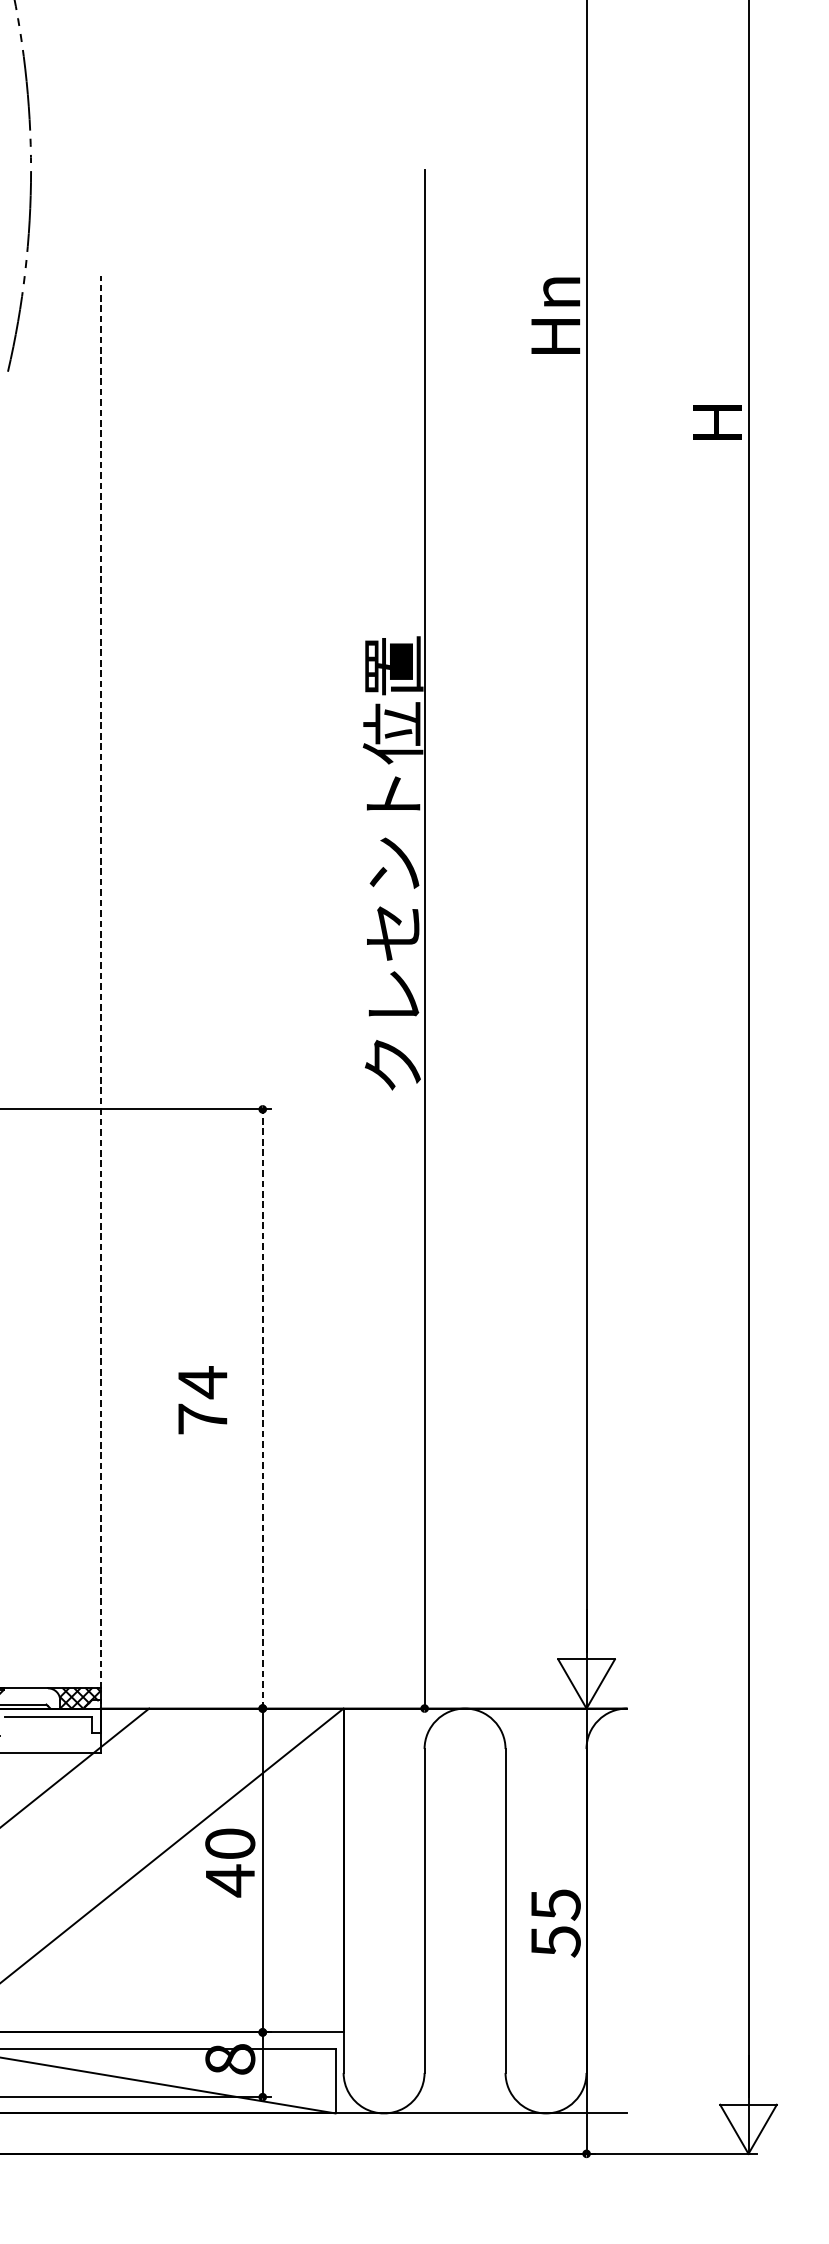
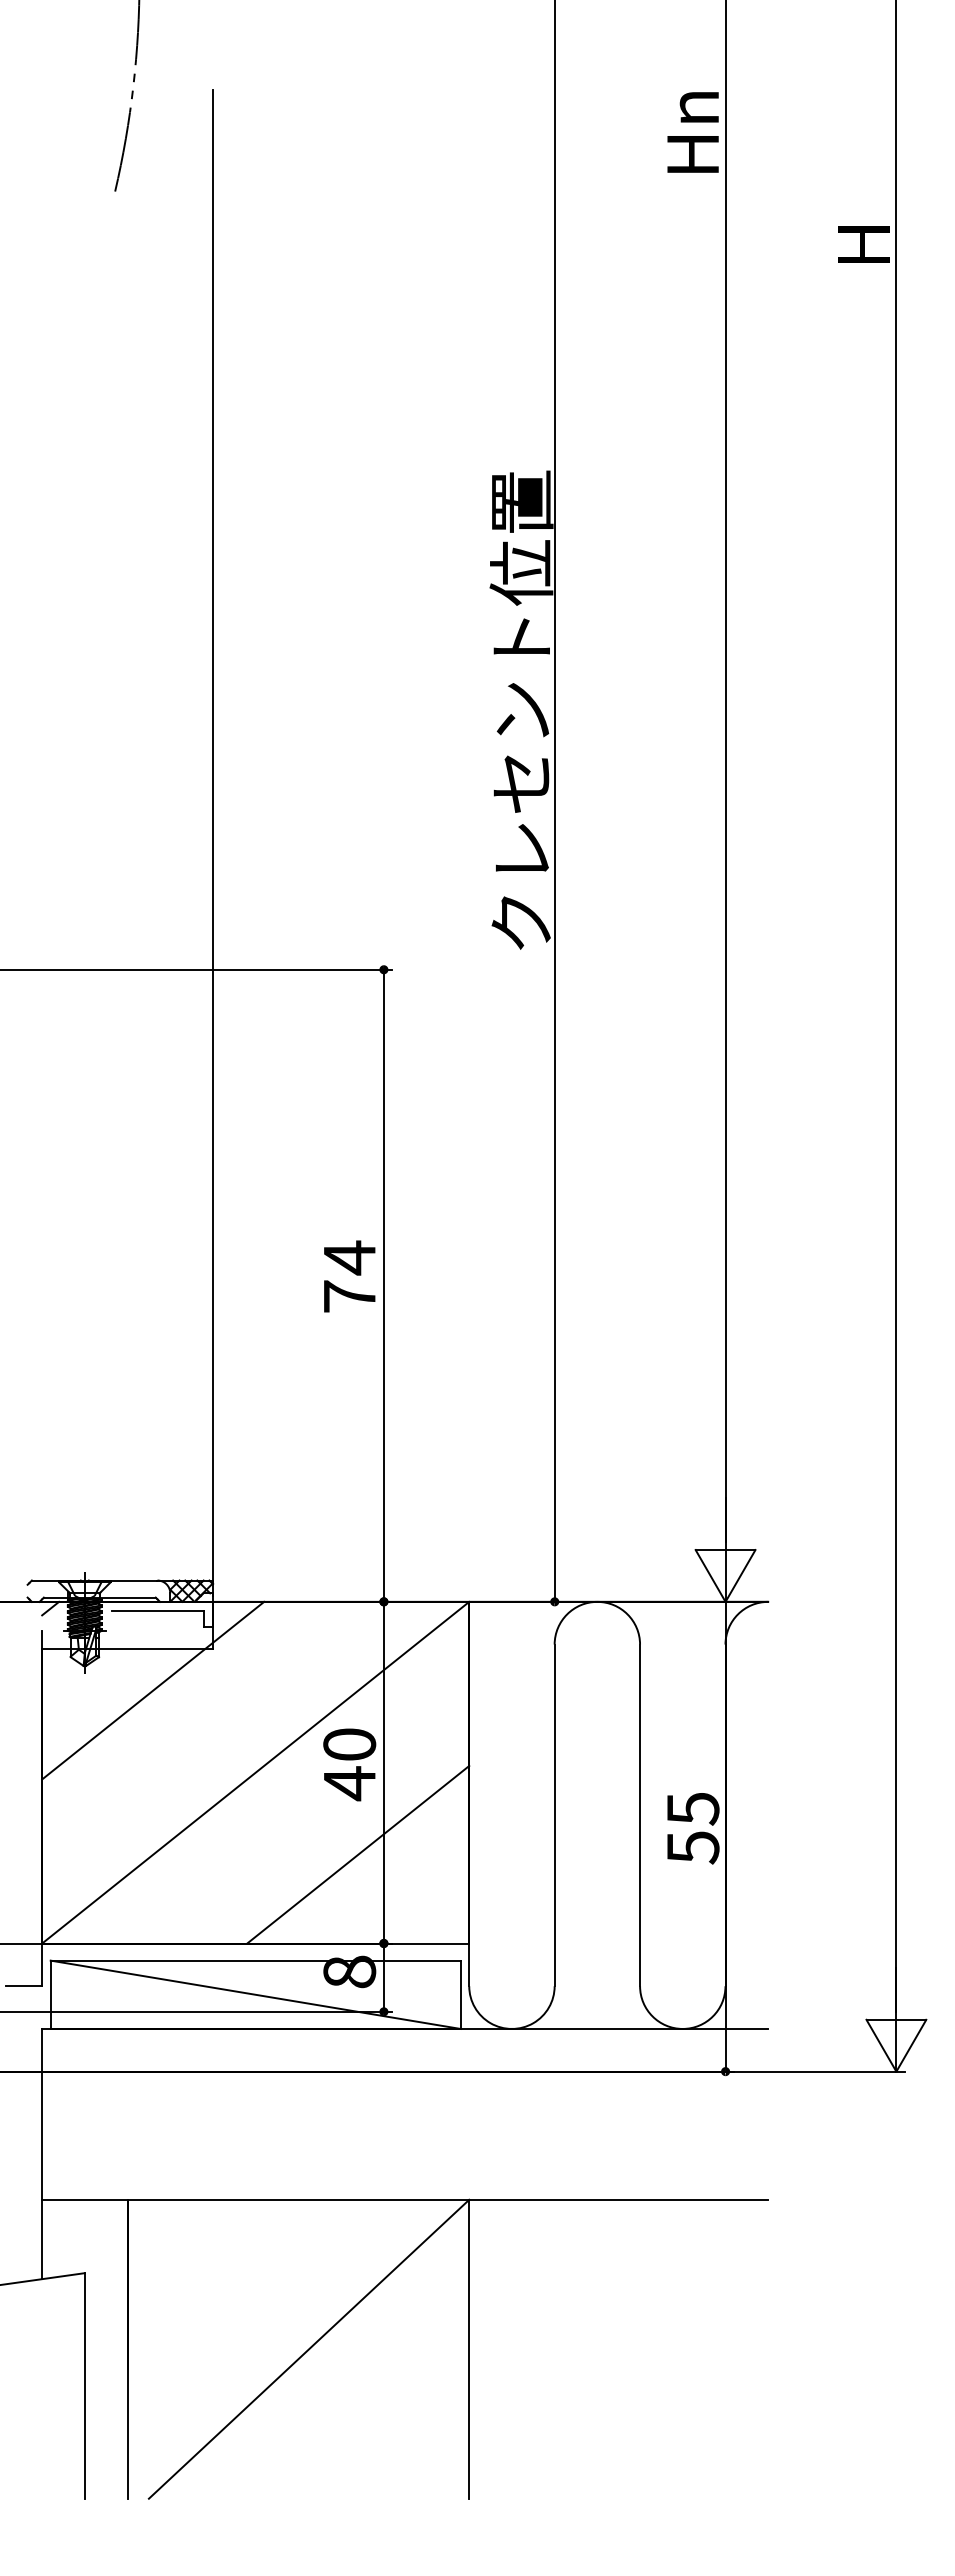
line: (101, 981) -> (213, 834), dashed -> solid
text: (202, 1400) -> (349, 1276), moved
line: (262, 1408) -> (383, 1285), dashed -> solid
line: (238, 1948) -> (358, 1854), added

